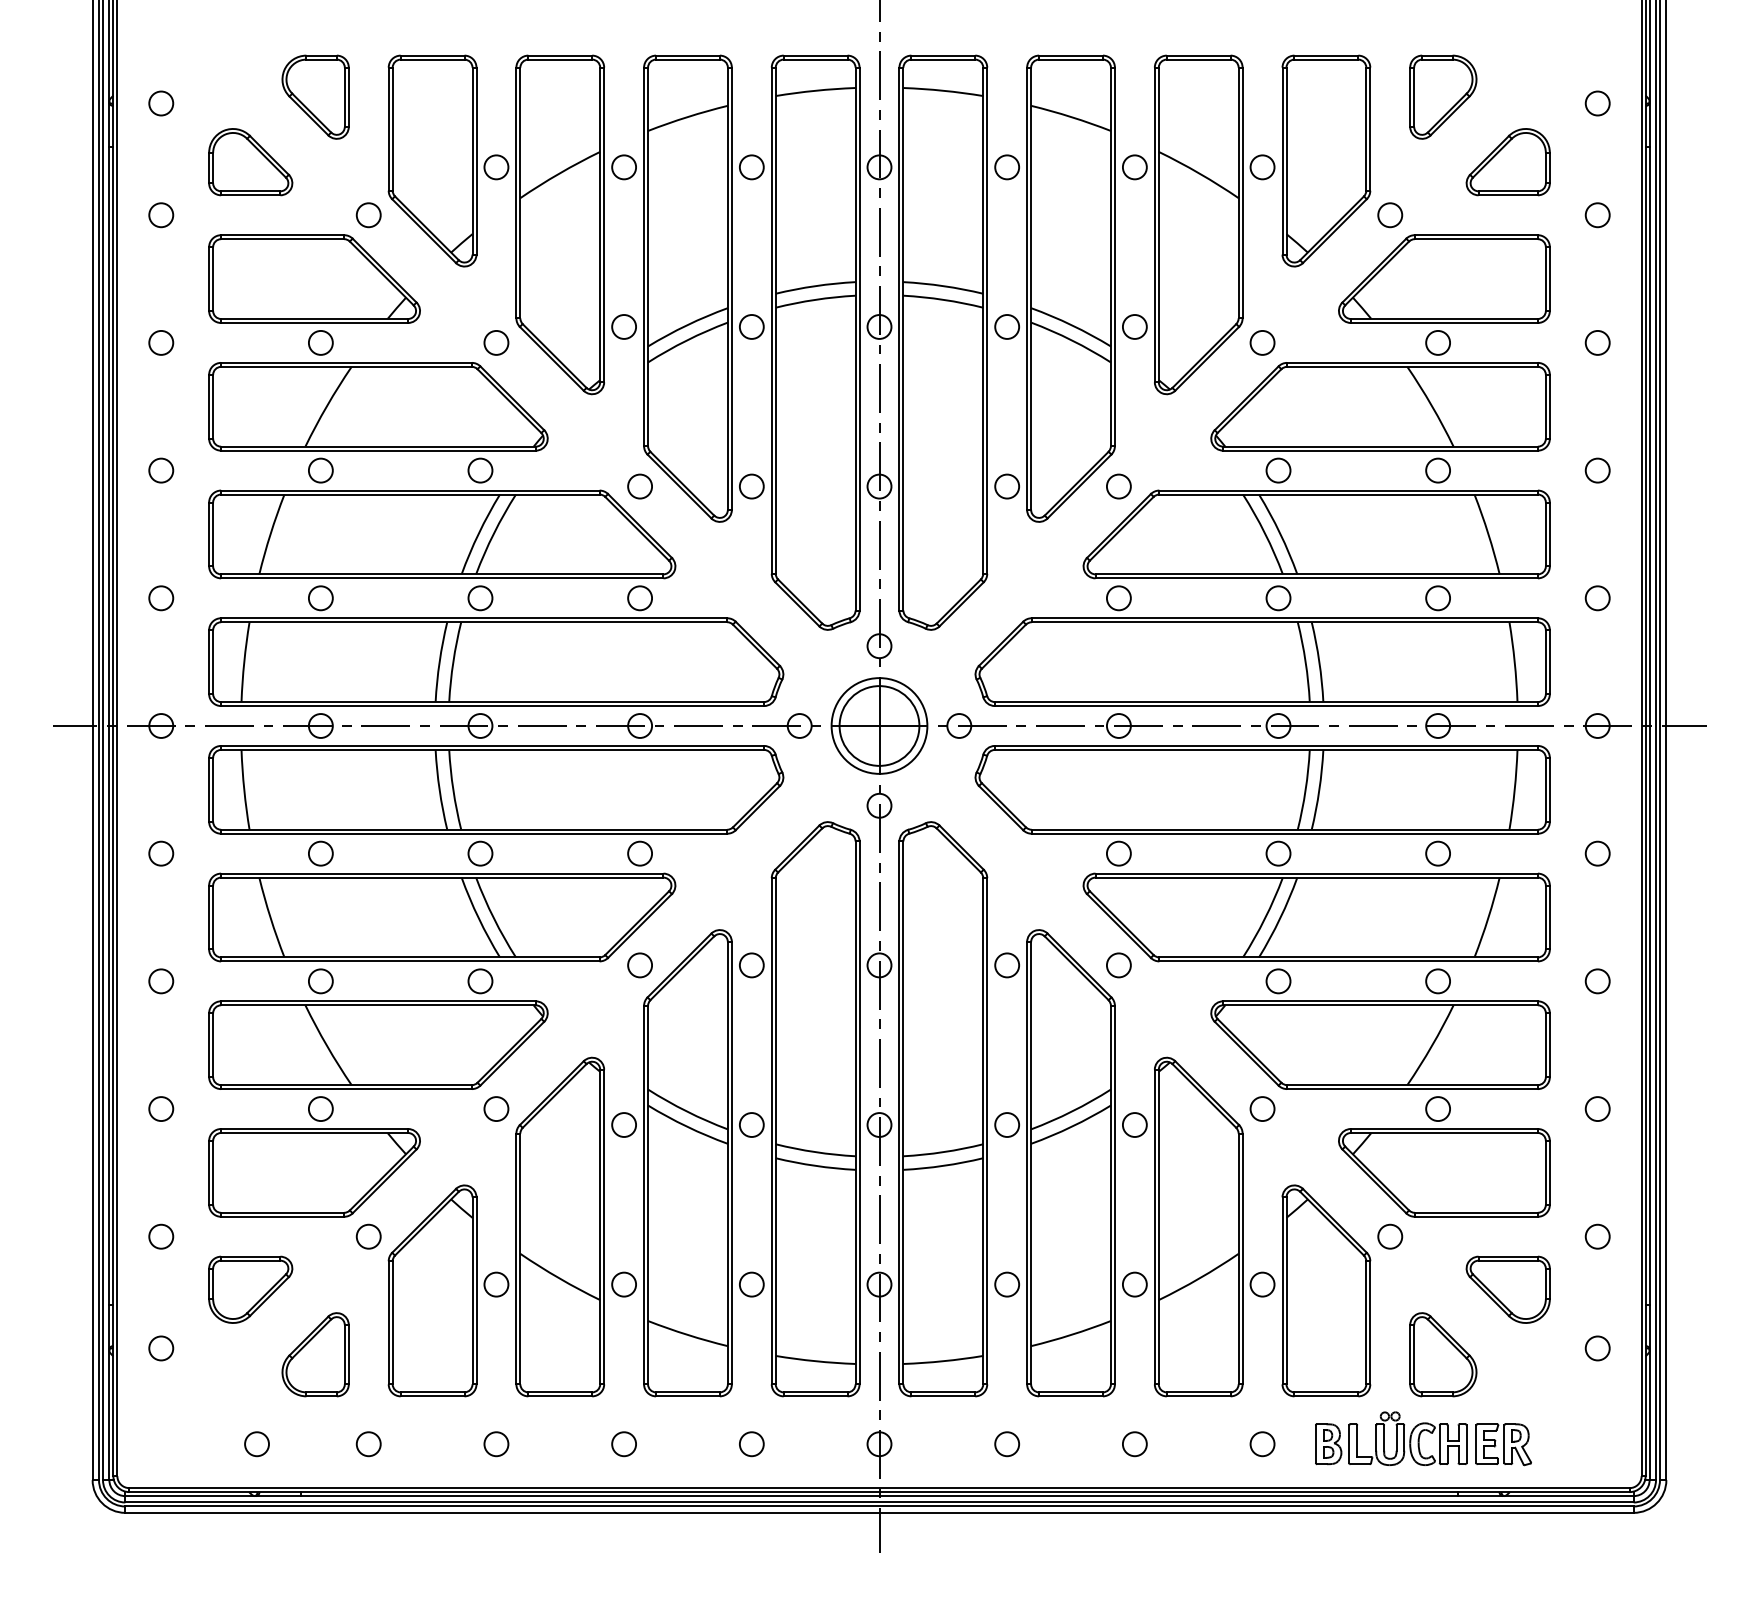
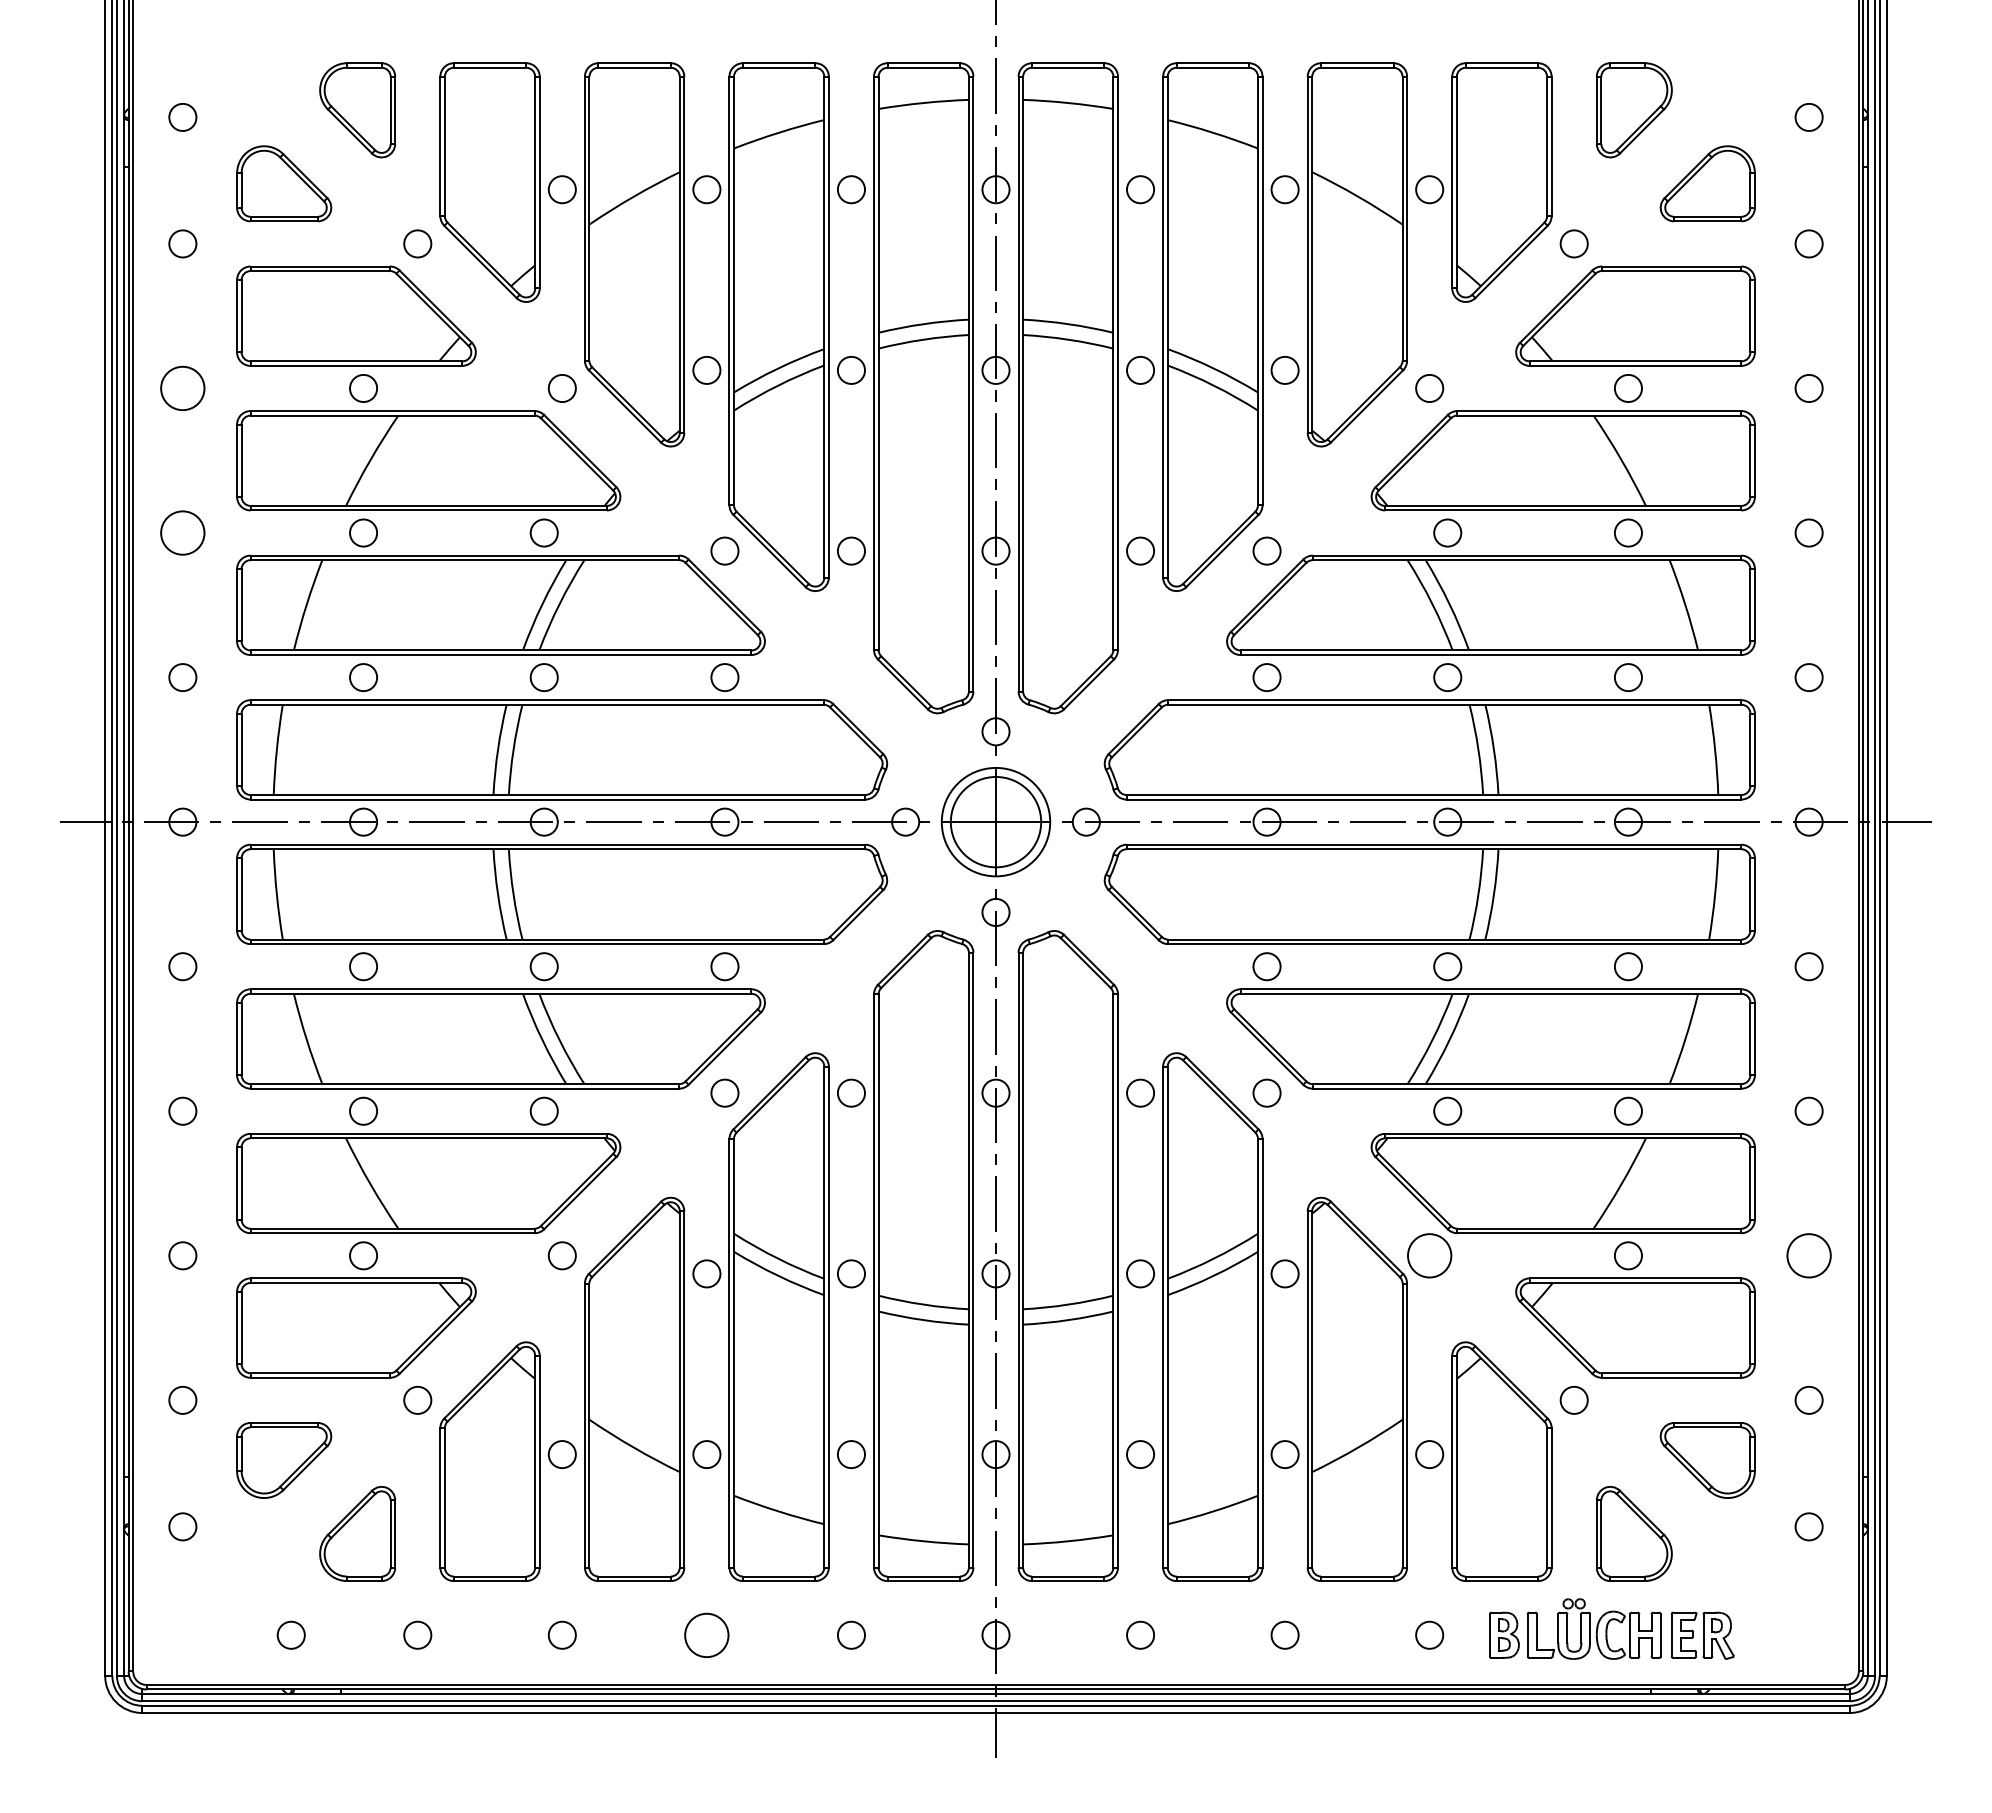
circle: (160, 342) -> (182, 388), size x1.6
circle: (160, 470) -> (182, 532), size x1.6
circle: (1262, 1108) -> (1429, 1255), size x1.6
circle: (1597, 1108) -> (1808, 1255), size x1.6
circle: (623, 1443) -> (706, 1634), size x1.6

